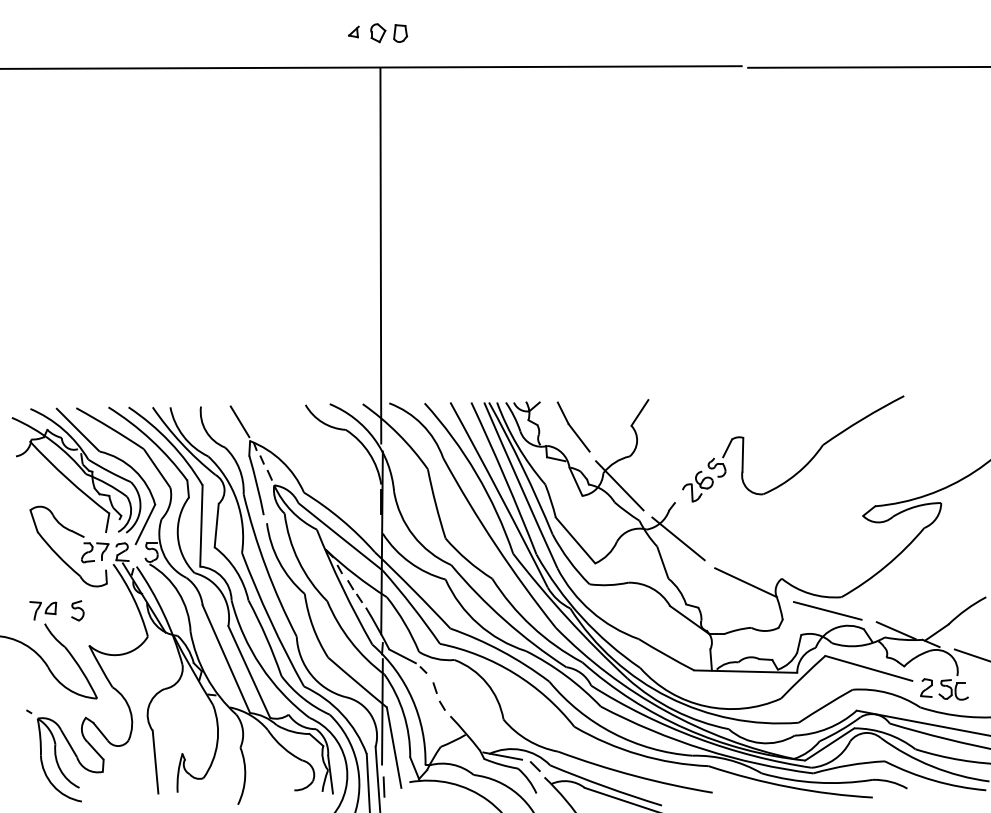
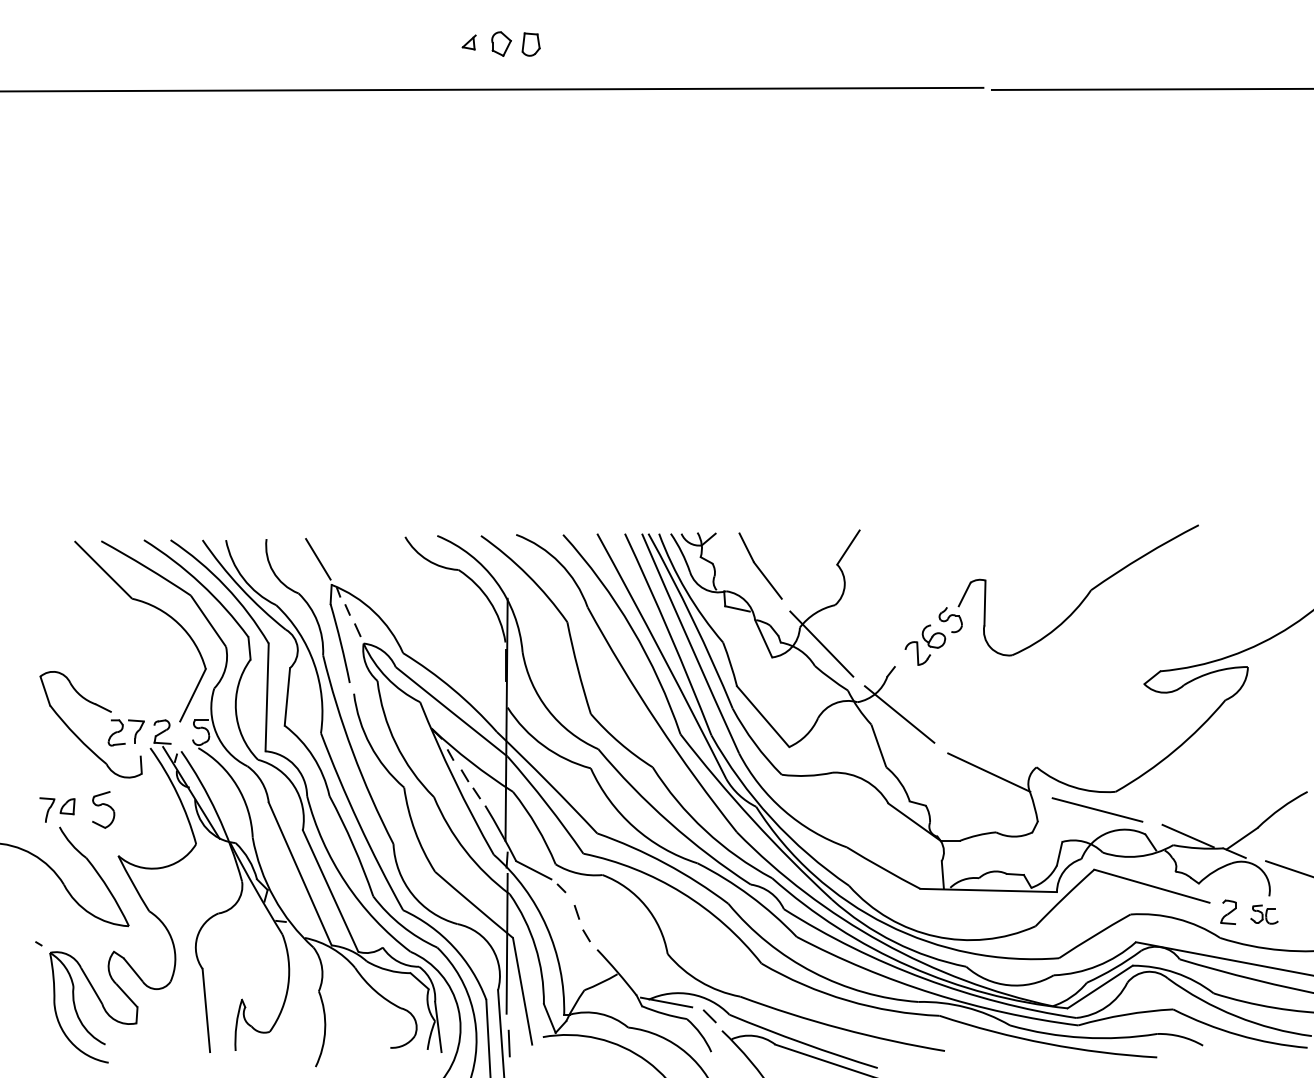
line: (380, 256) -> (504, 339), removed
part: (76, 470) -> (101, 623), removed
part: (77, 610) -> (102, 809), size x1.4
part: (953, 689) -> (1264, 914), size x0.7

